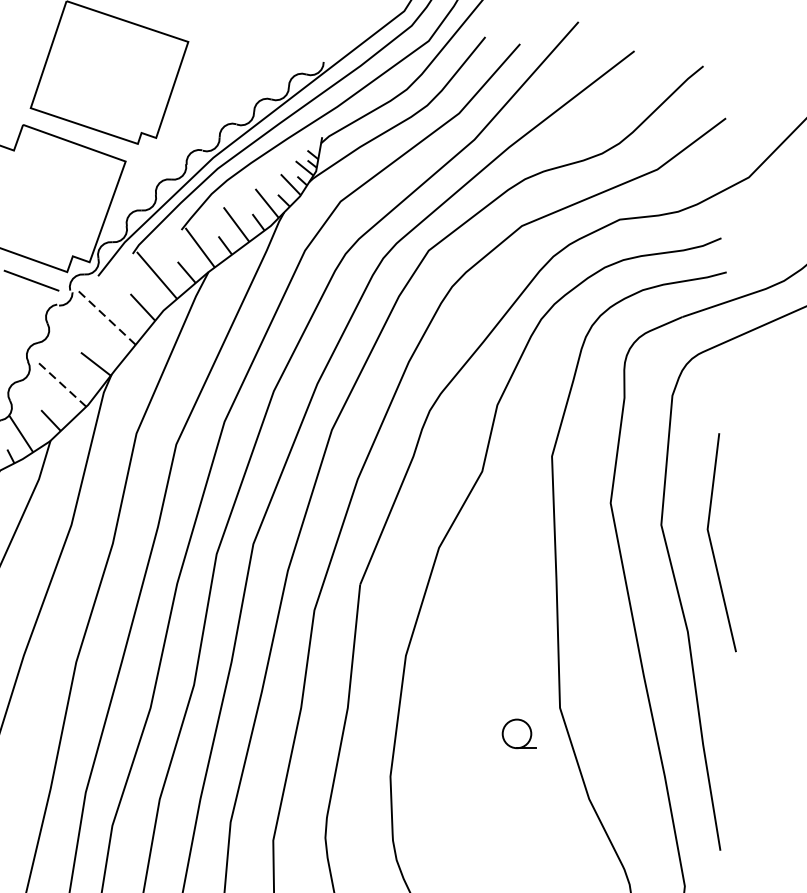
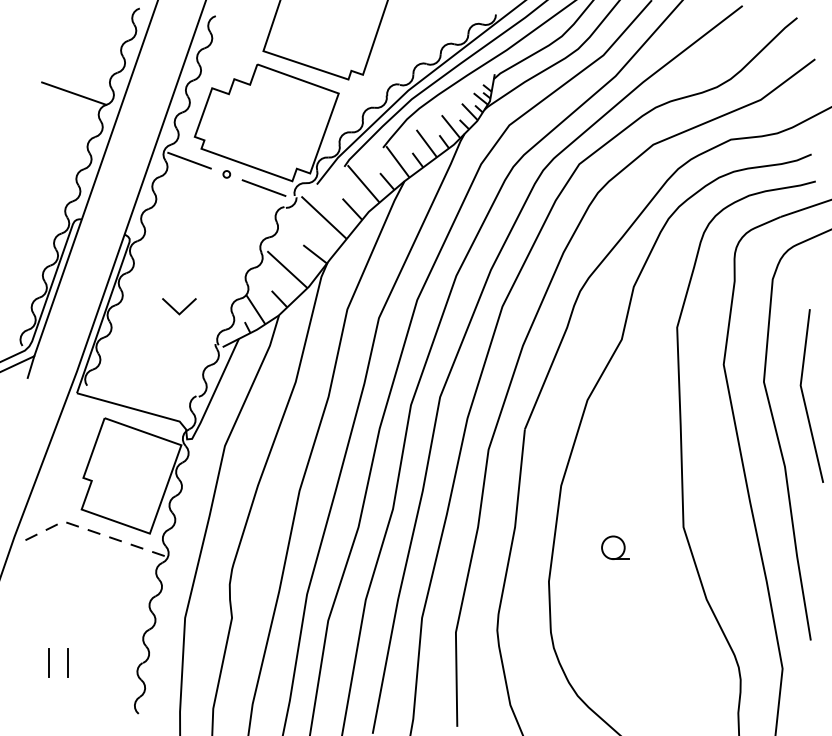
line: (106, 317) -> (323, 217), dashed -> solid
line: (61, 383) -> (287, 269), dashed -> solid
part: (519, 733) -> (615, 547), moved

